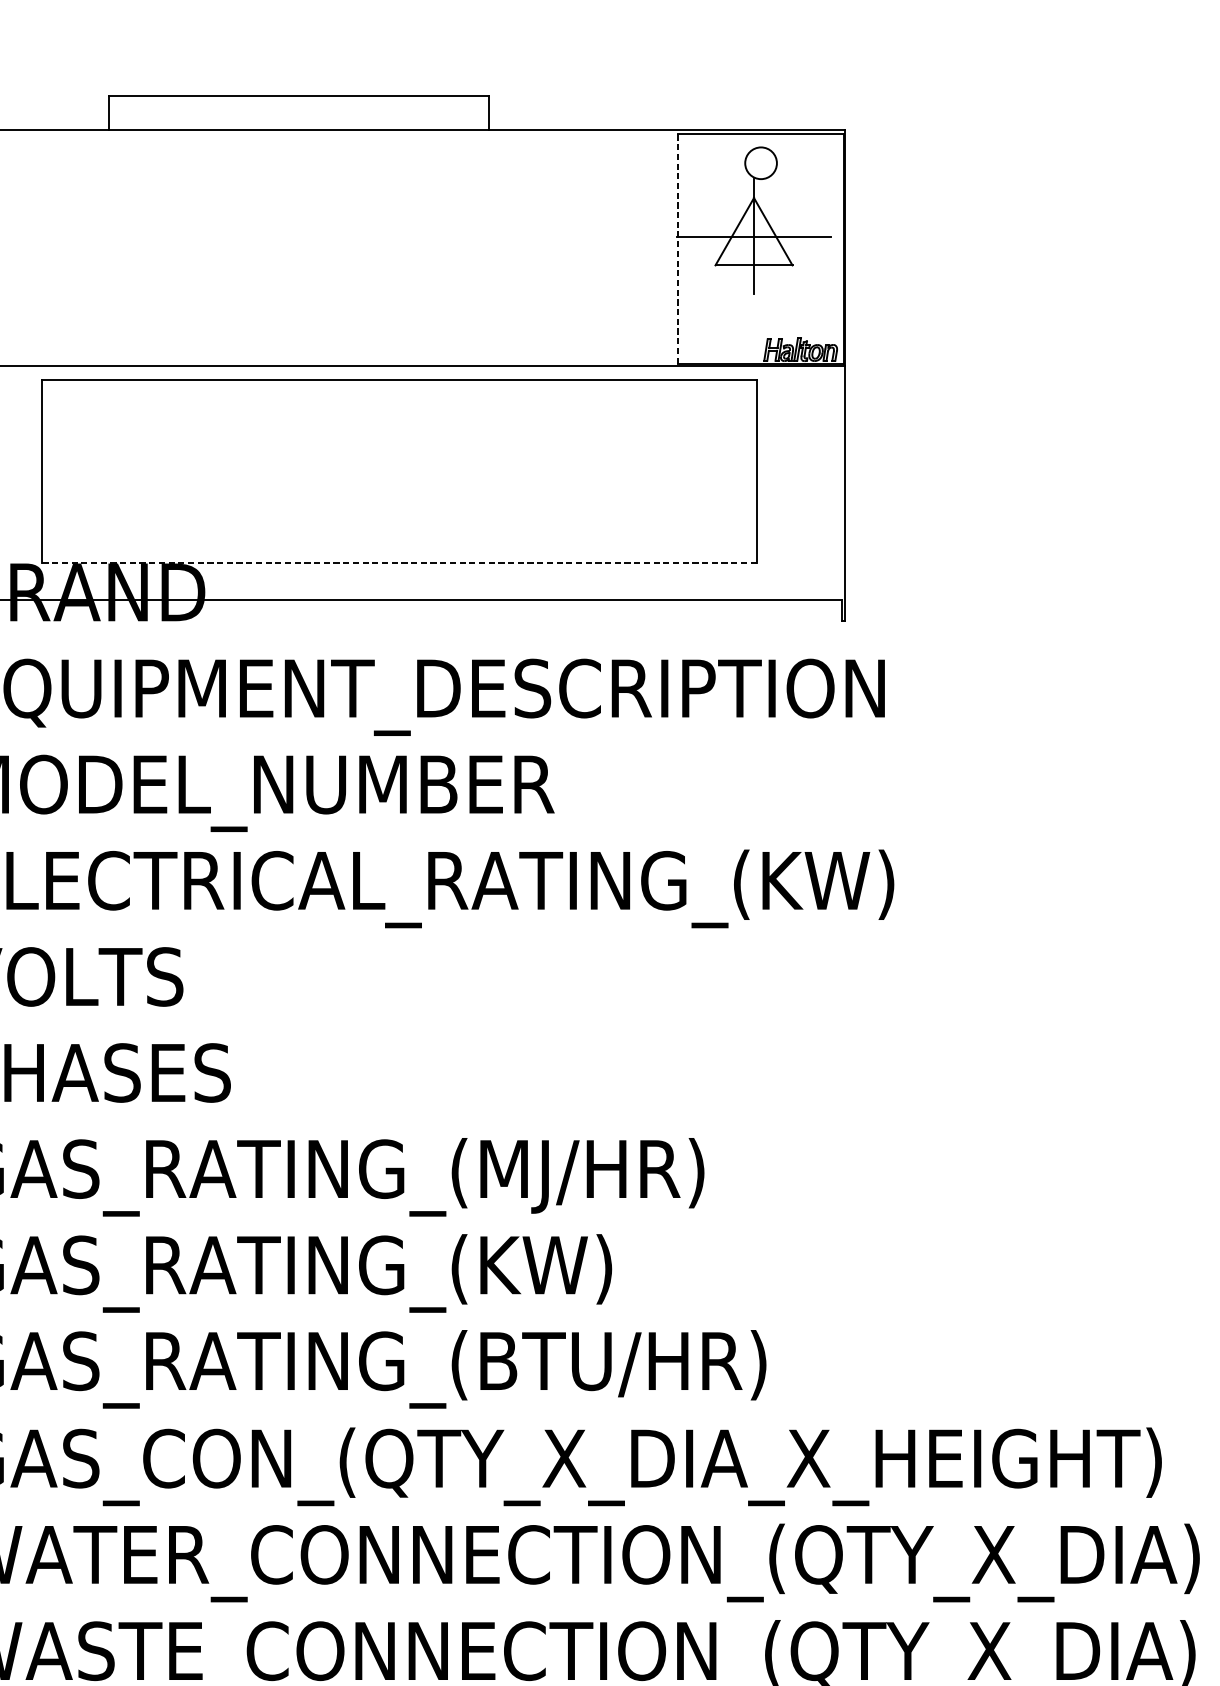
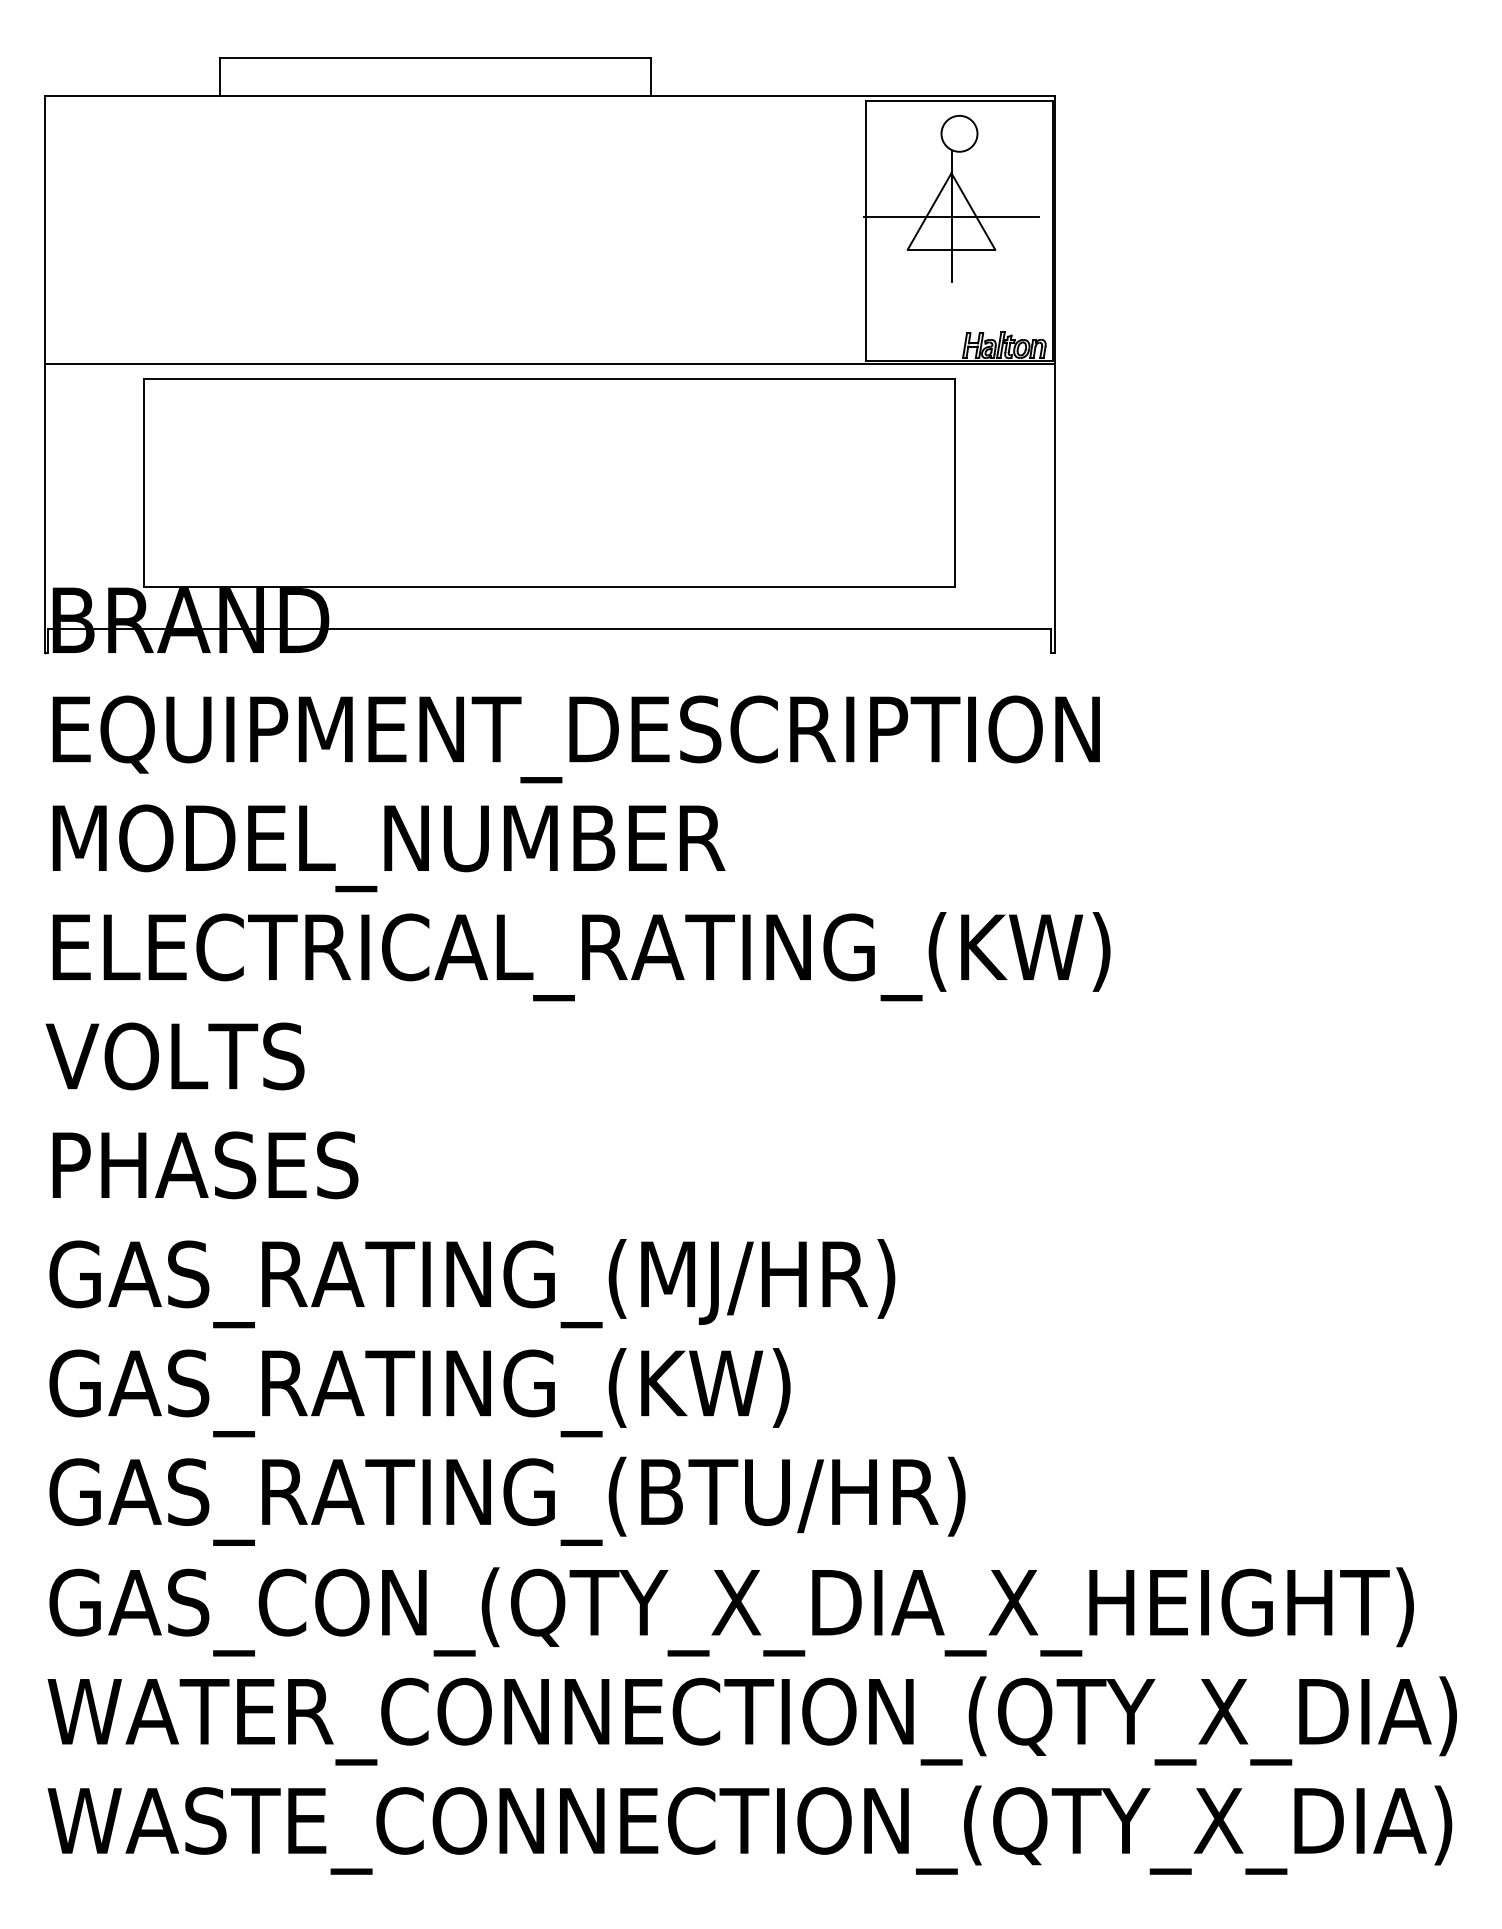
line: (678, 249) -> (865, 231), dashed -> solid
line: (398, 563) -> (548, 587), dashed -> solid

